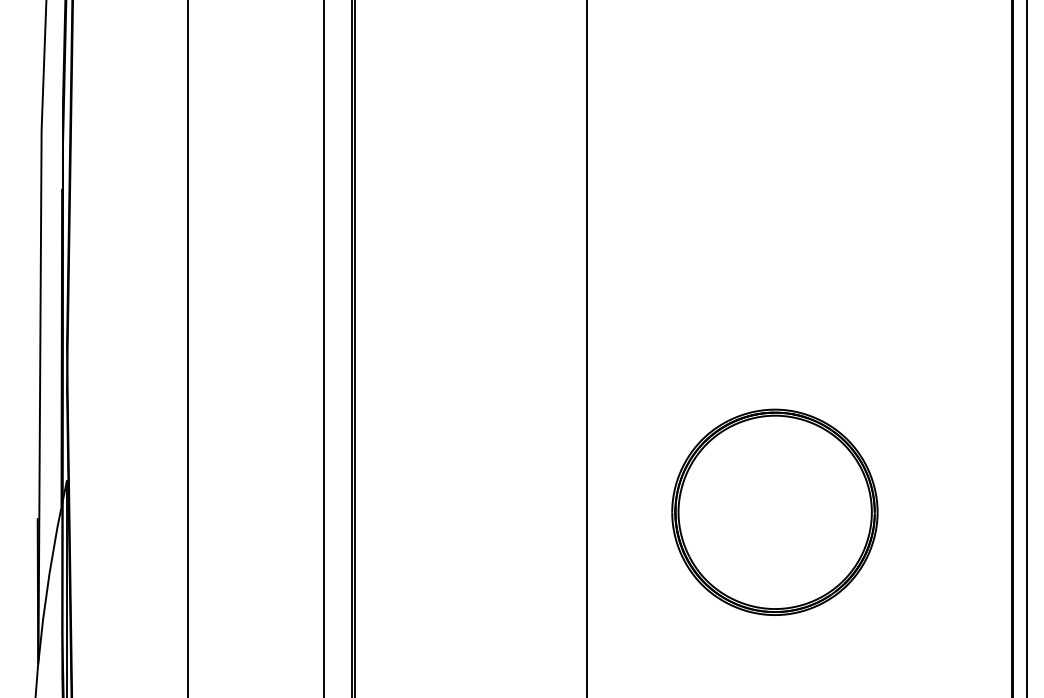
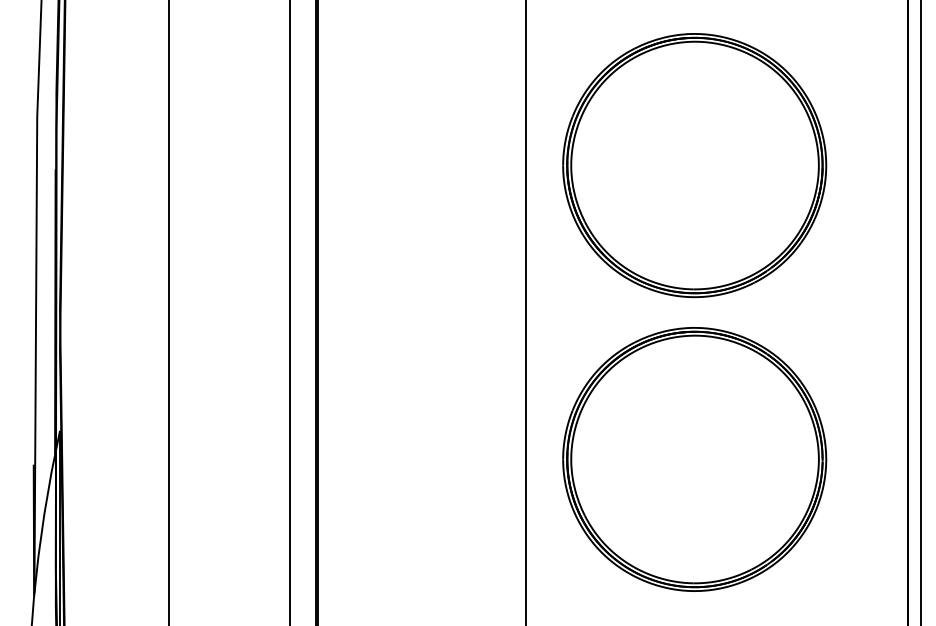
part: (774, 184) -> (694, 165), added
part: (774, 512) -> (694, 459), size x1.43

